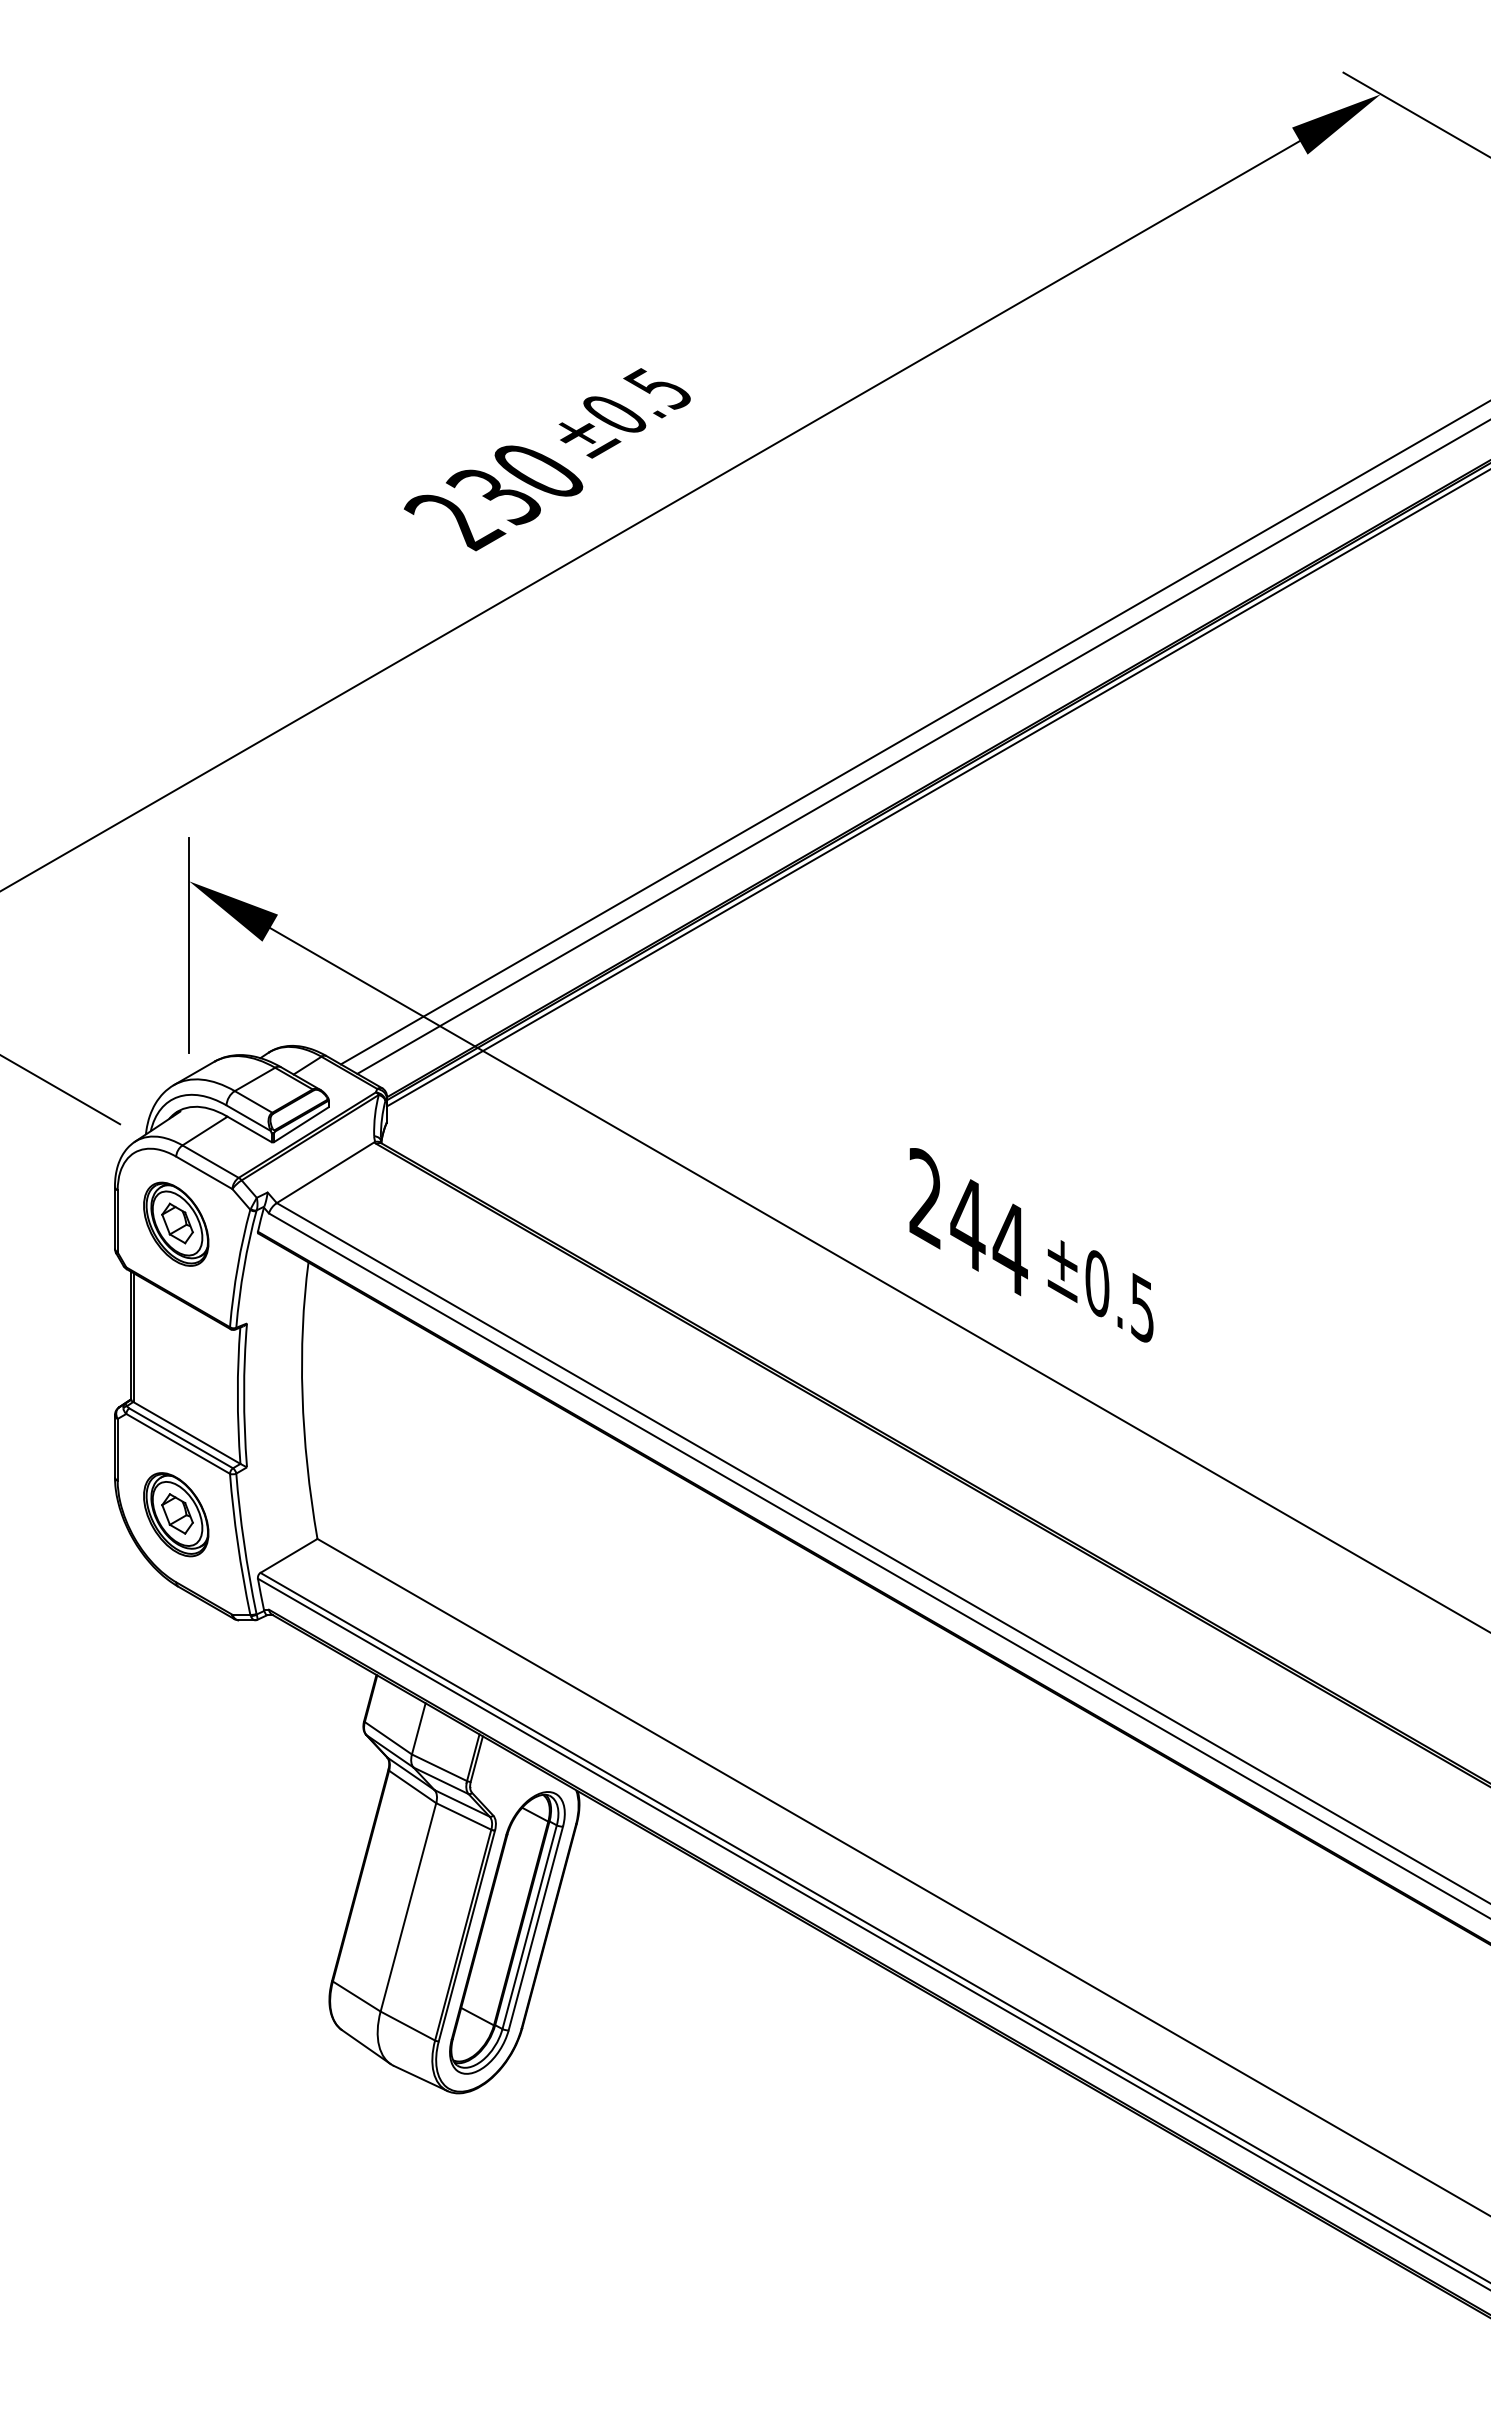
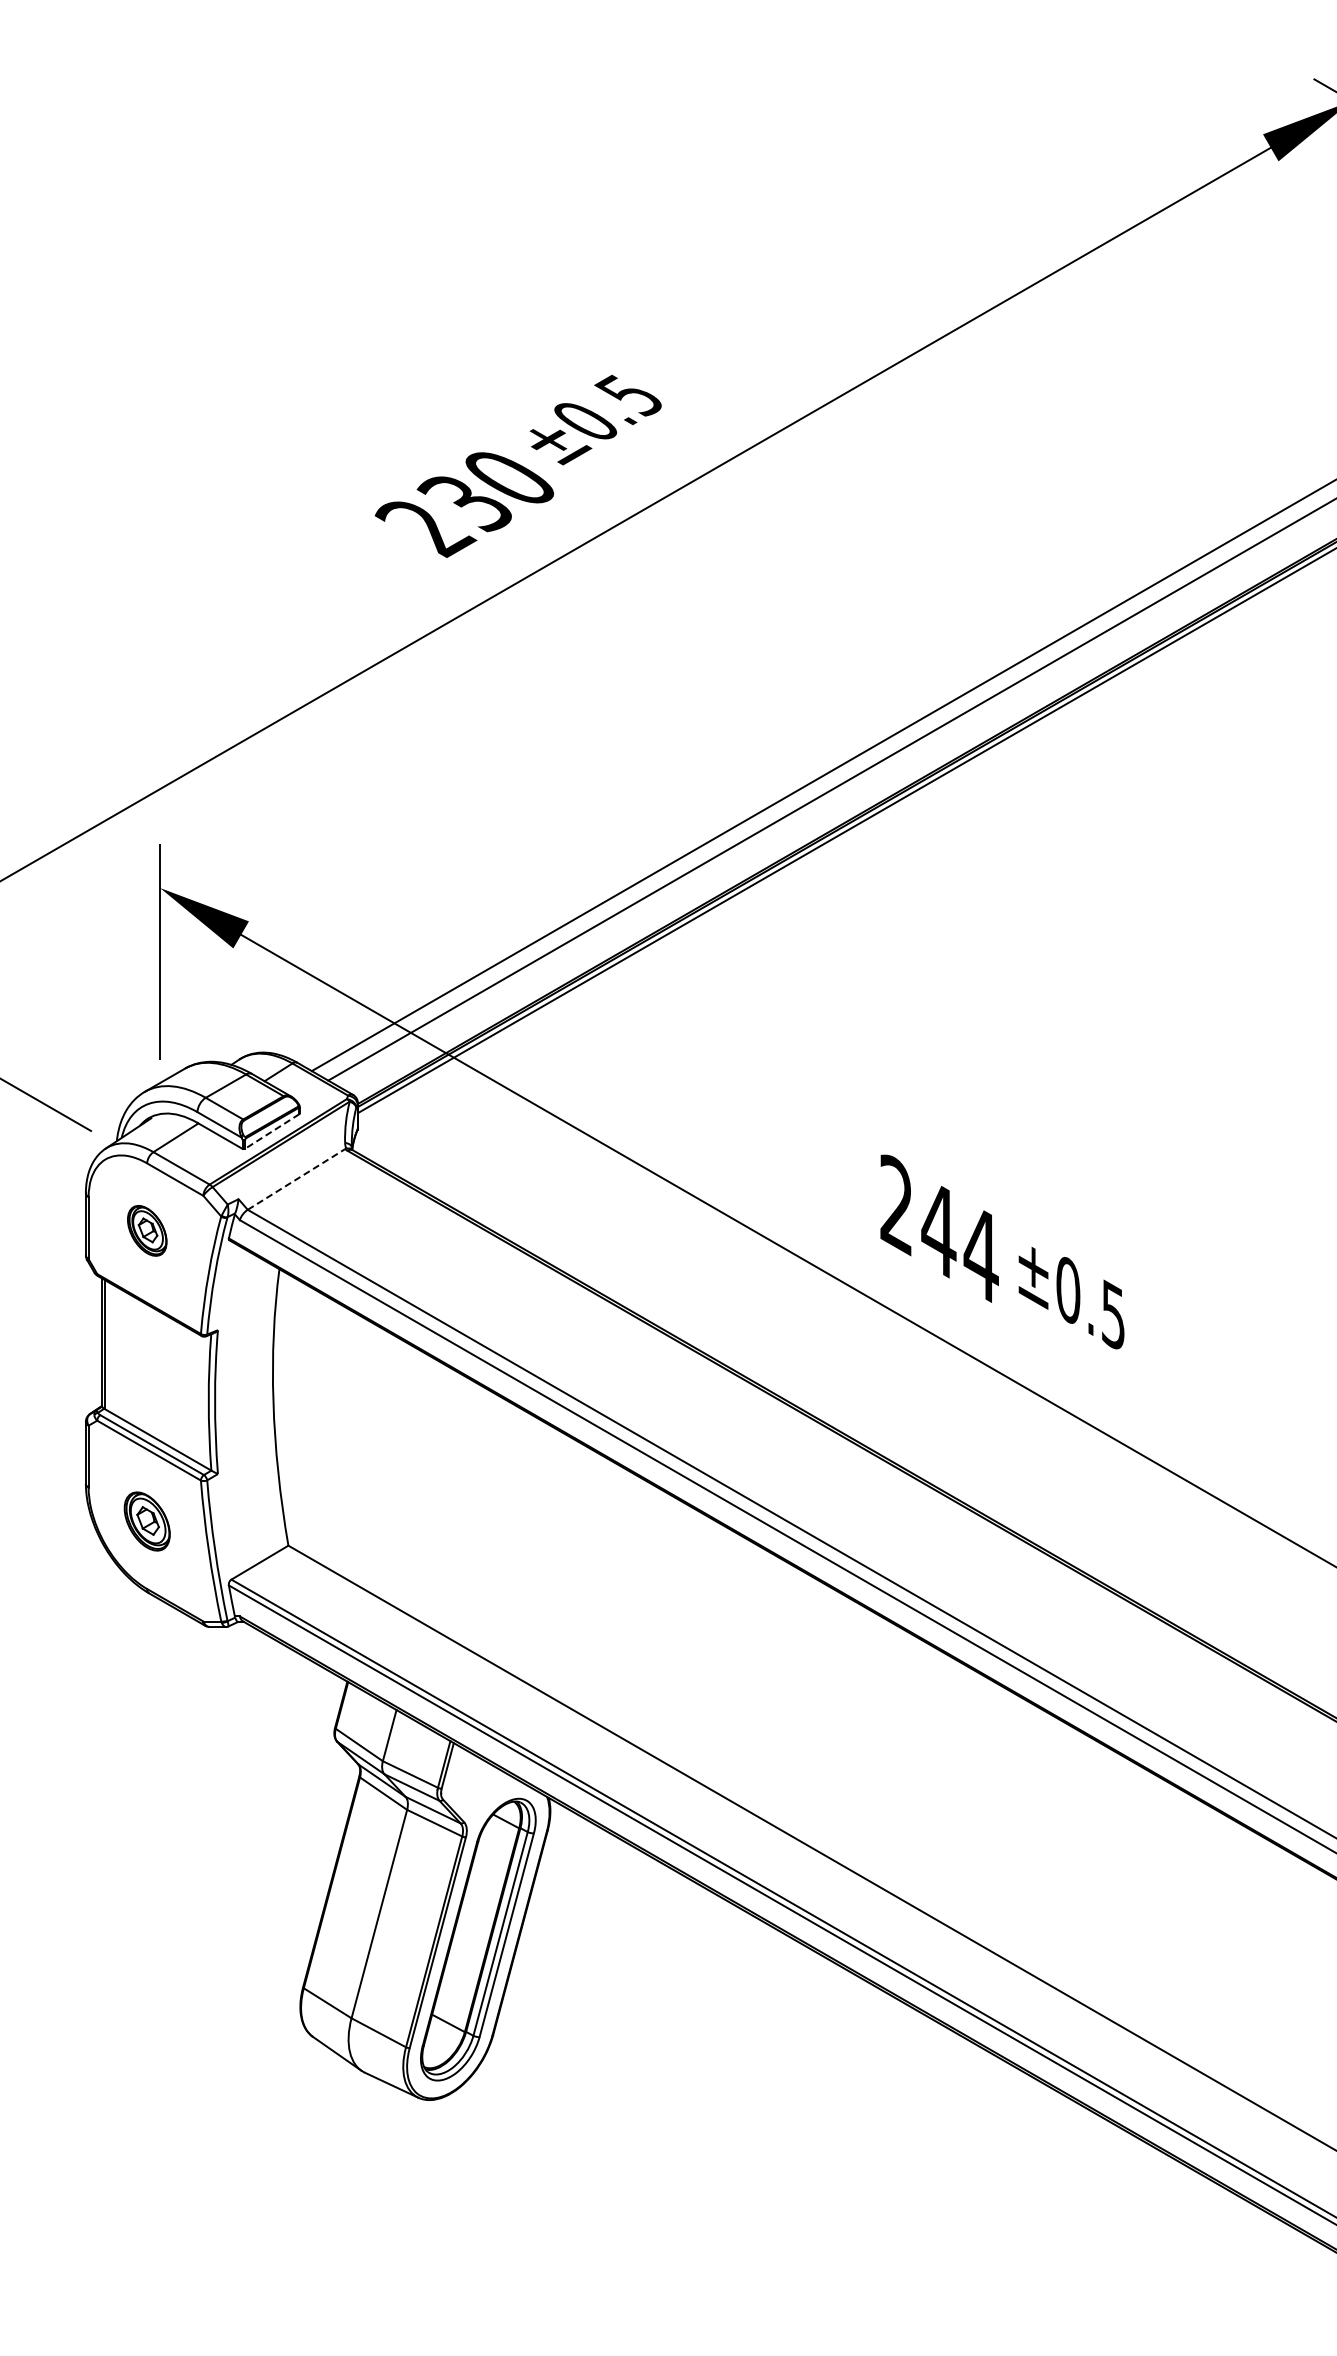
line: (300, 1125) -> (271, 1132), solid -> dashed
line: (325, 1172) -> (296, 1179), solid -> dashed
part: (176, 1223) -> (147, 1230), size x0.6
part: (176, 1514) -> (147, 1521), size x0.7

